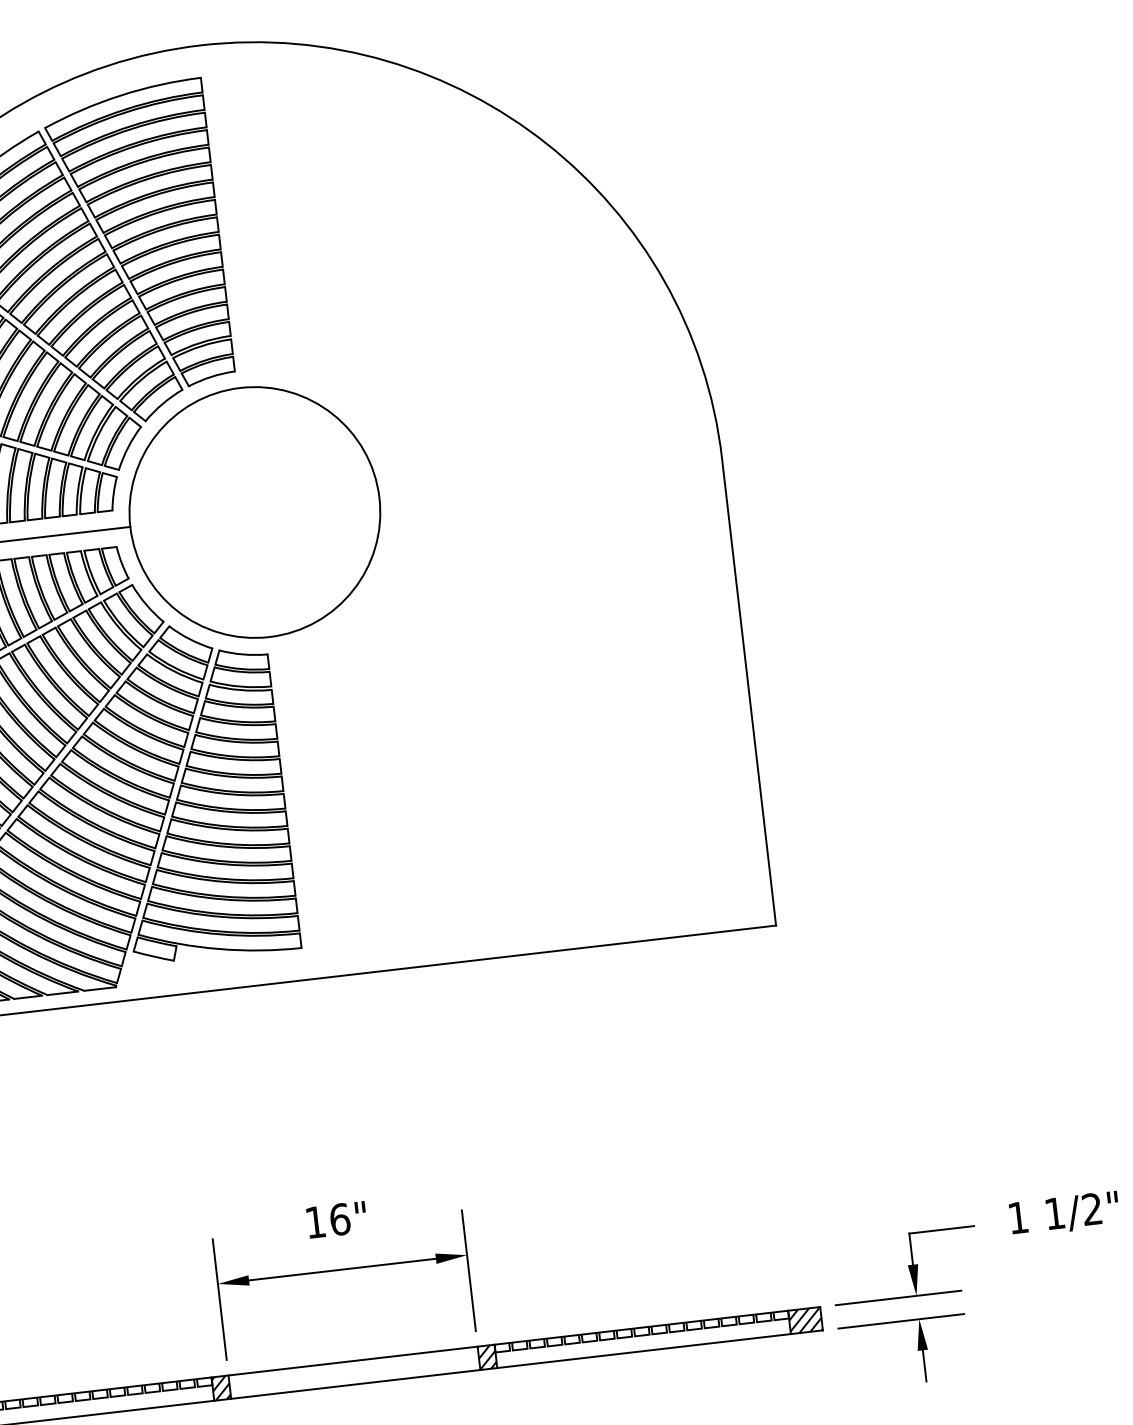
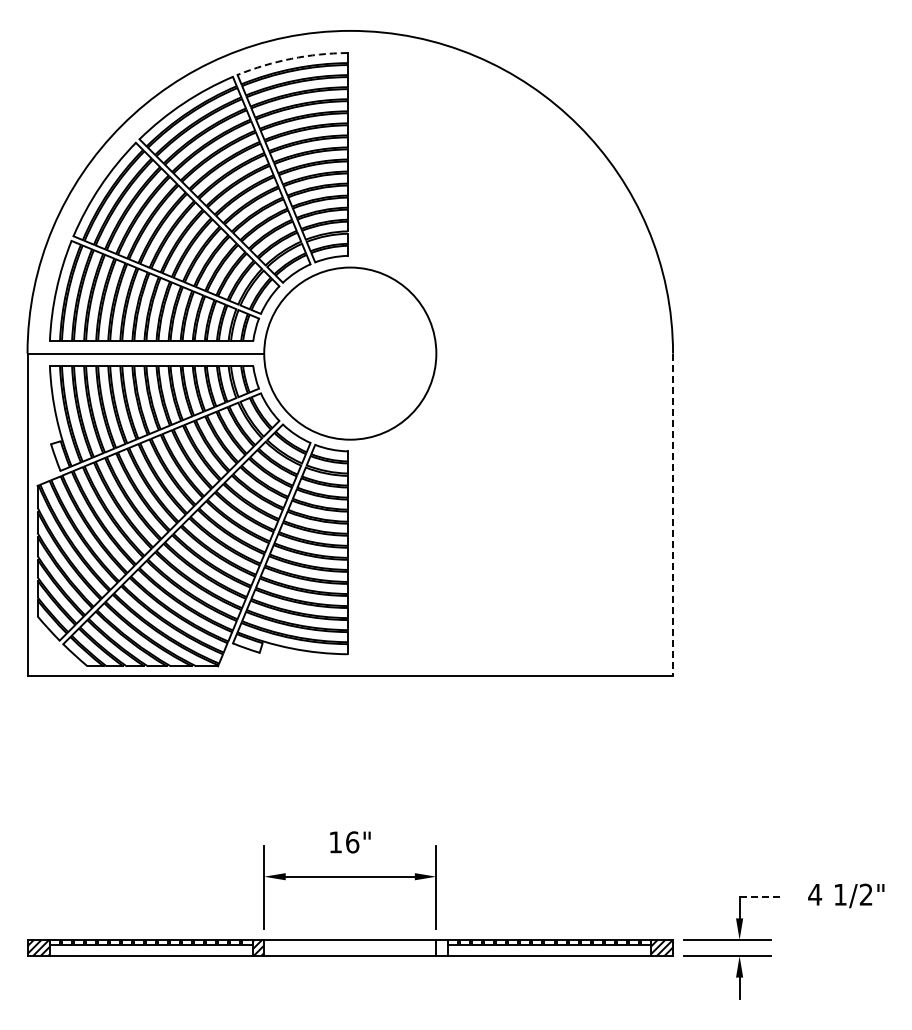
arc: (120, 95) -> (291, 58), solid -> dashed
line: (749, 692) -> (673, 515), solid -> dashed
text: (1018, 1217) -> (815, 894), 1 -> 4
line: (942, 1229) -> (762, 896), solid -> dashed
hatch: (487, 1356) -> (442, 947), removed

